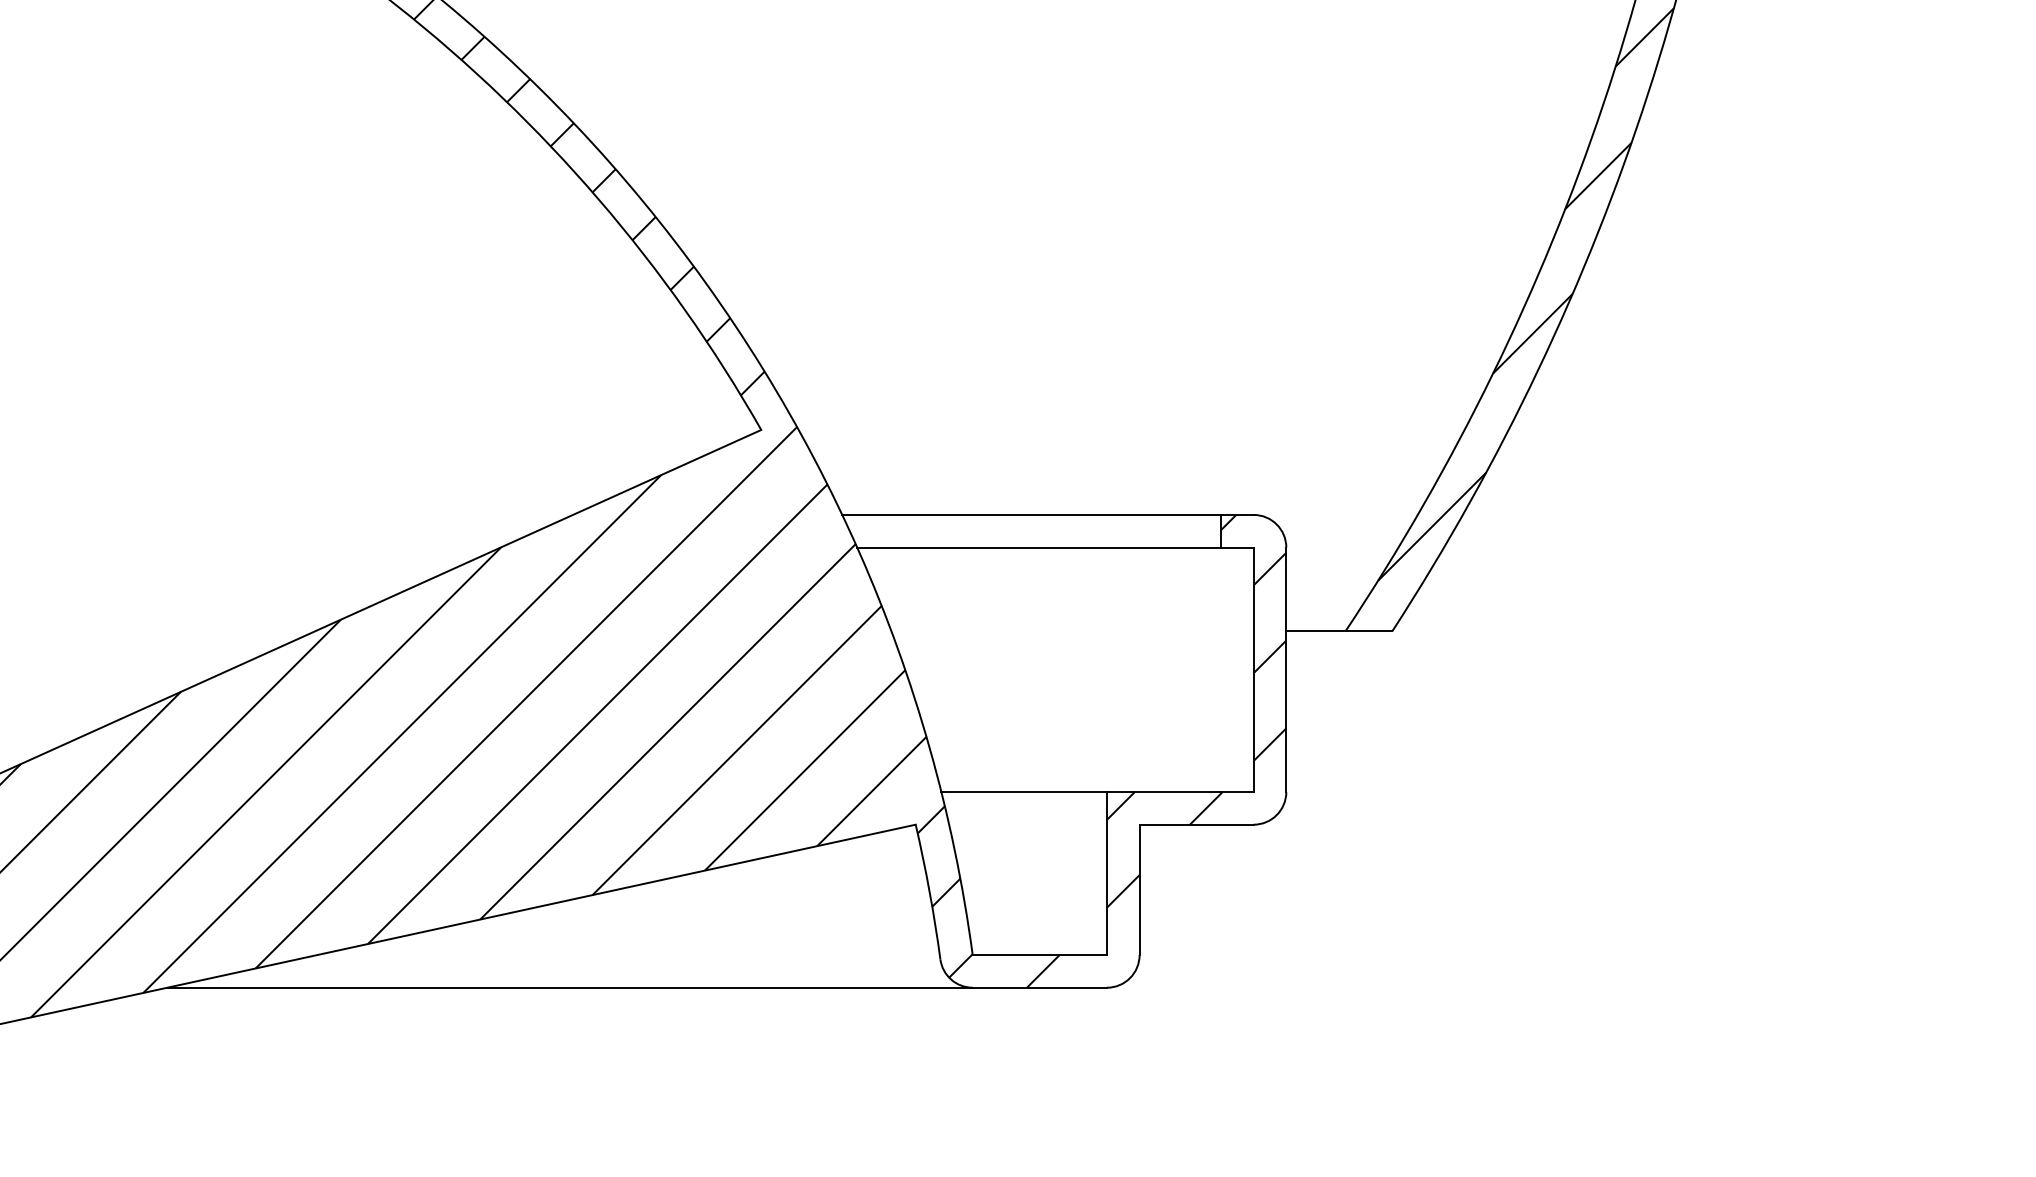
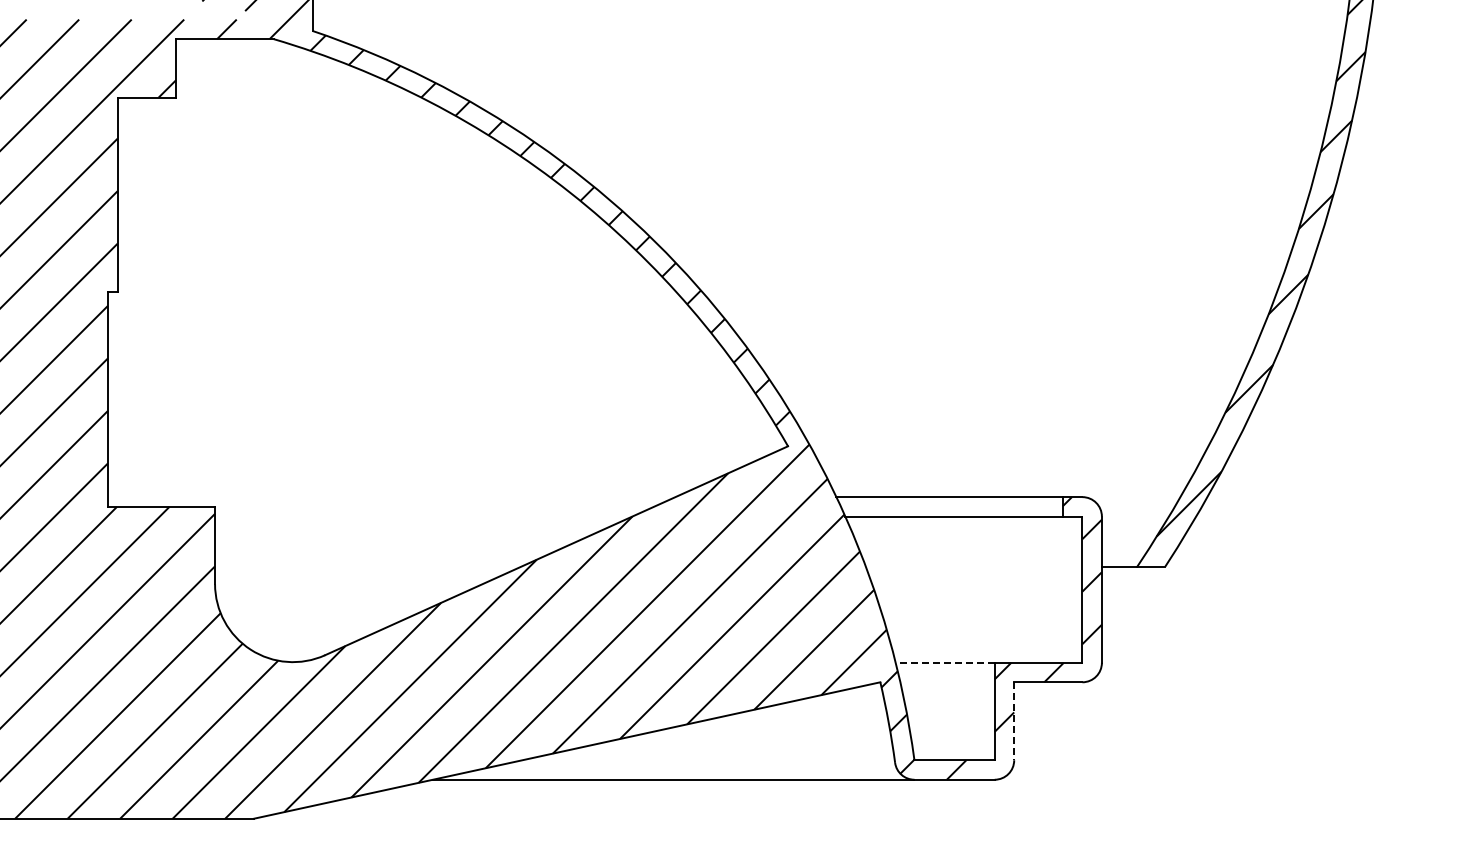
line: (1022, 791) -> (944, 662), solid -> dashed
line: (1140, 890) -> (1014, 721), solid -> dashed

